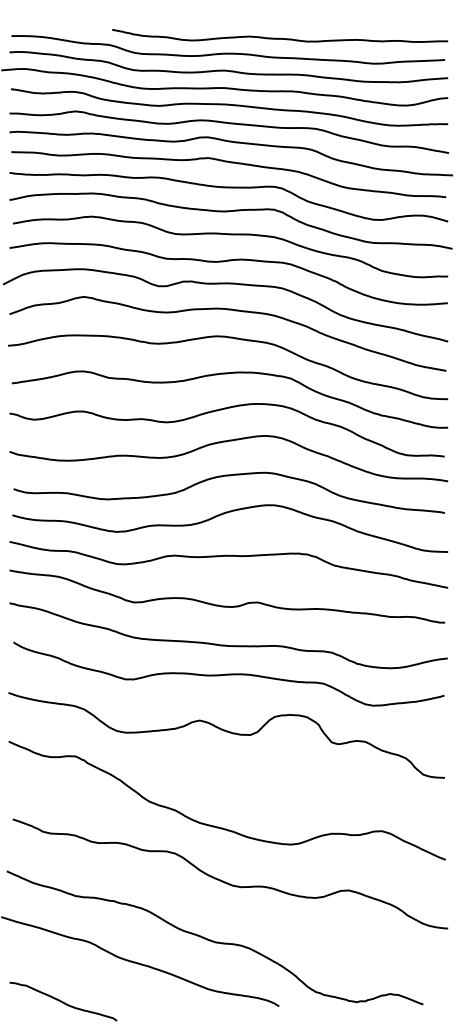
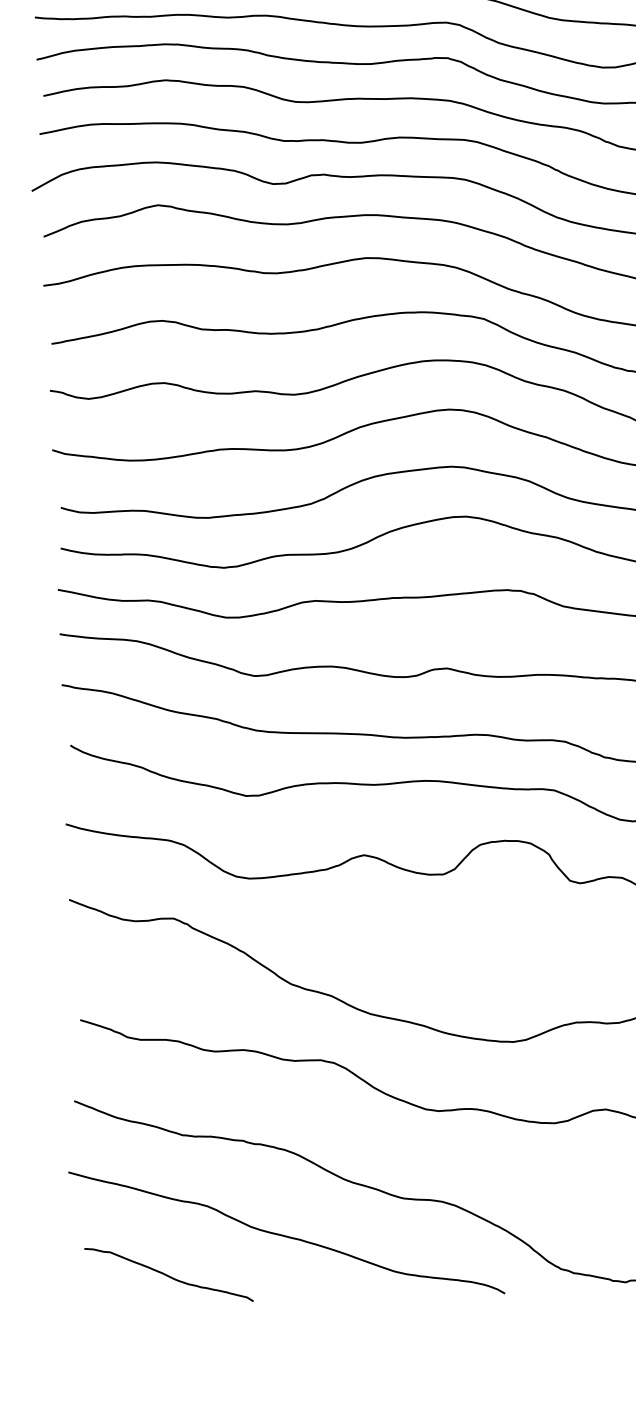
curve: (63, 1001) -> (169, 1274), moved

